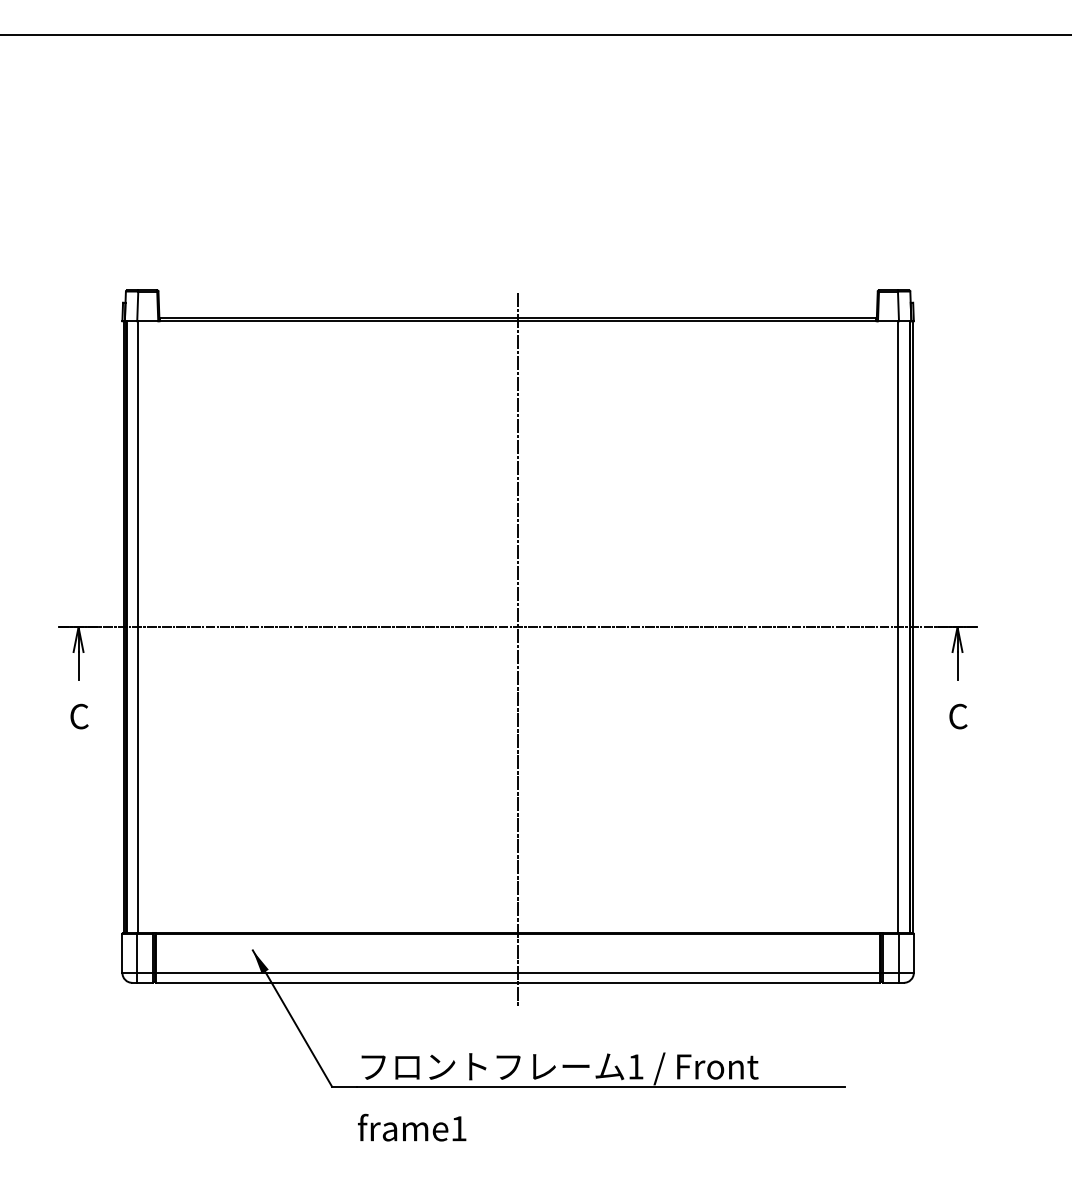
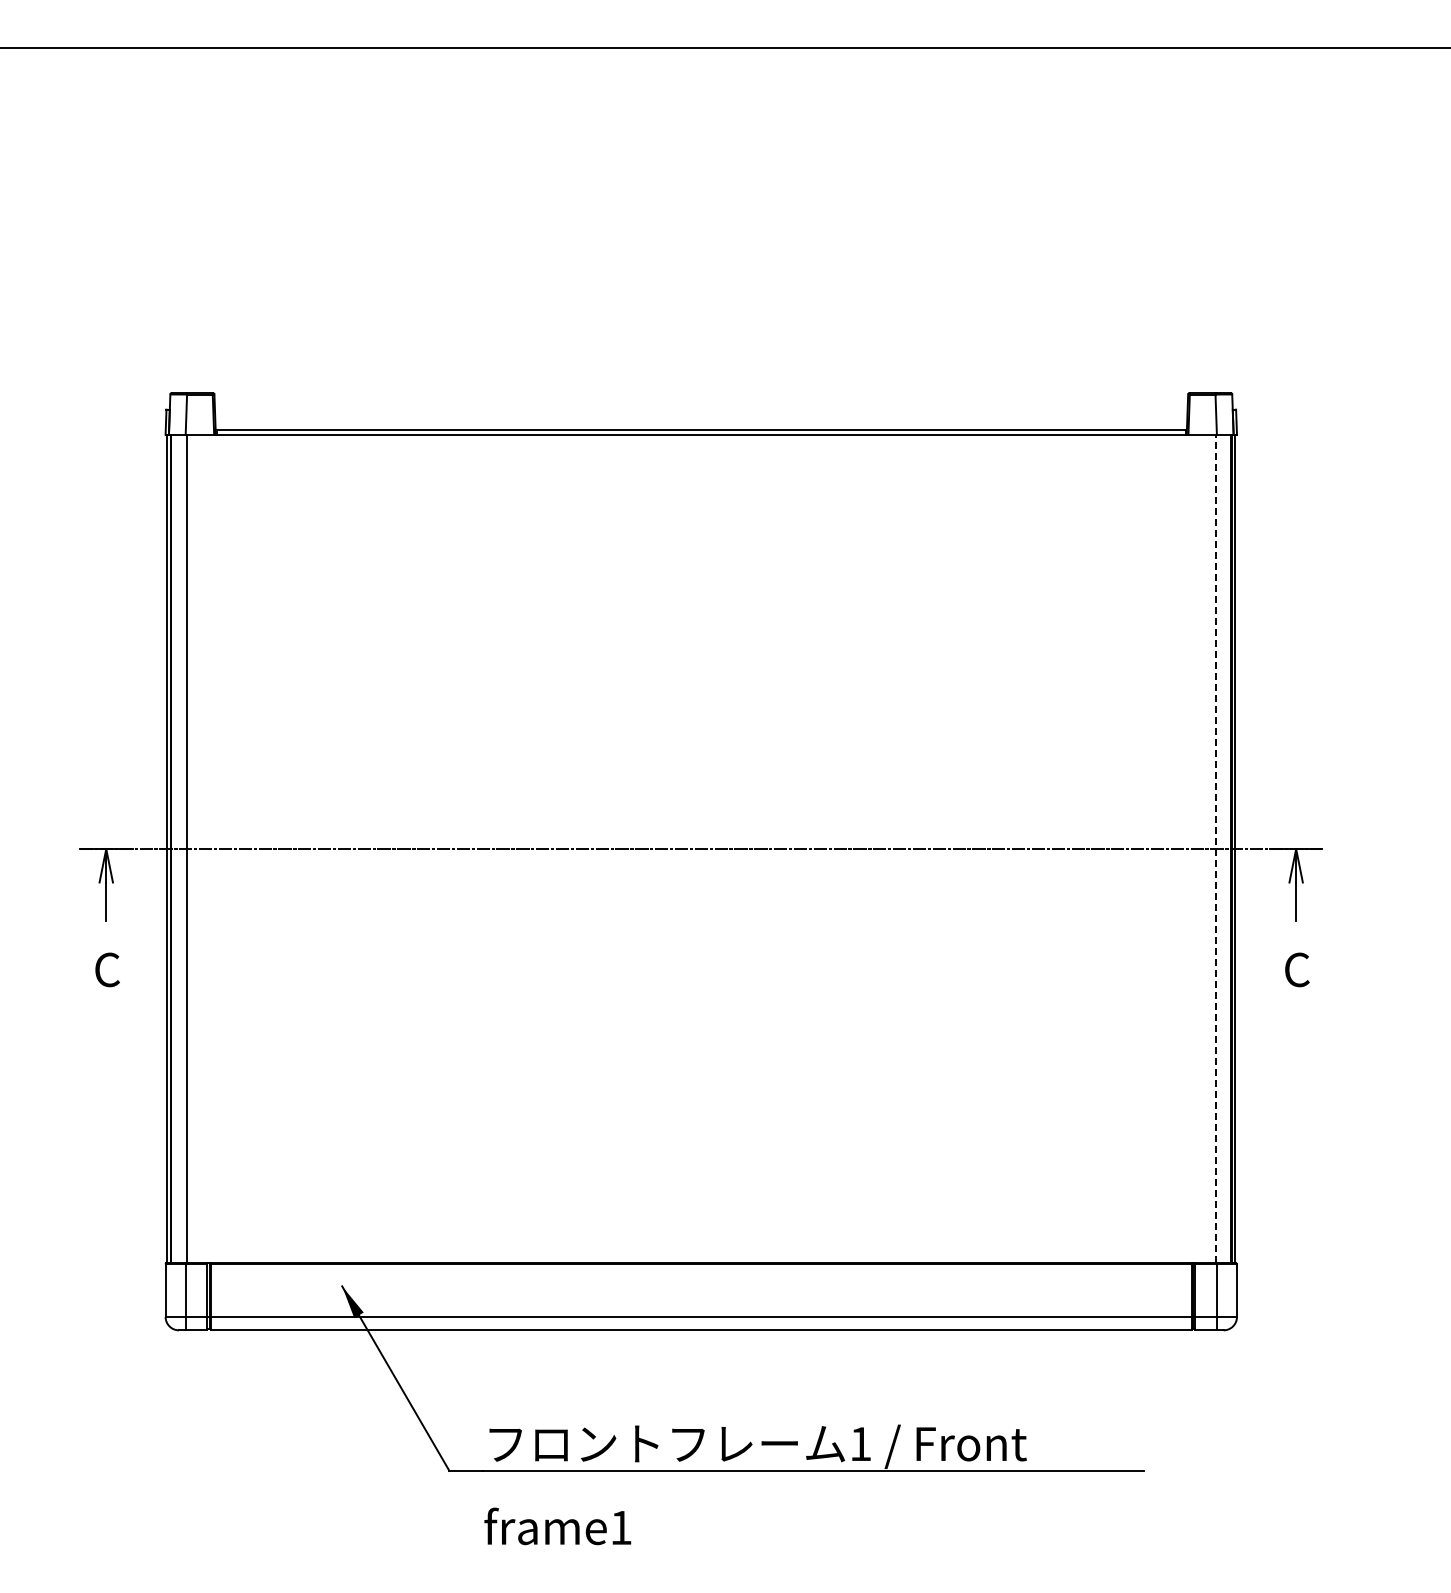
line: (898, 626) -> (1216, 848), solid -> dashed
line: (518, 649) -> (701, 879), removed

